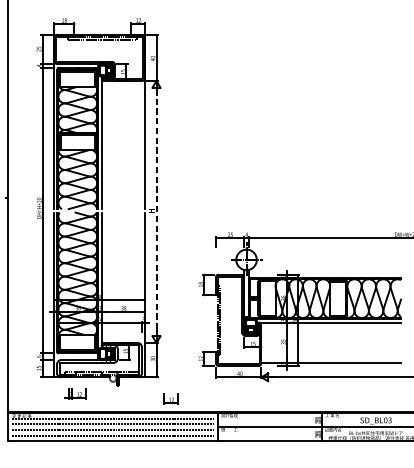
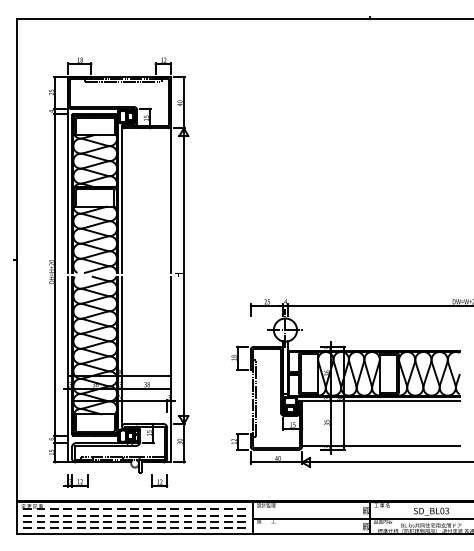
line: (156, 212) -> (183, 276), dashed -> solid
part: (75, 393) -> (75, 480), moved
part: (171, 398) -> (159, 480), moved

